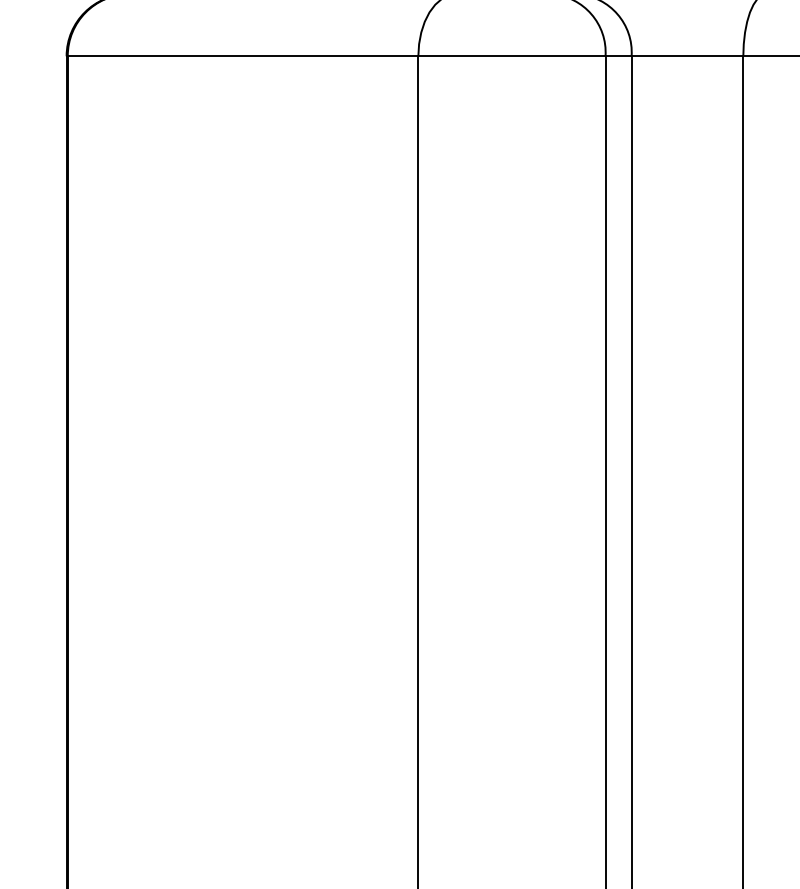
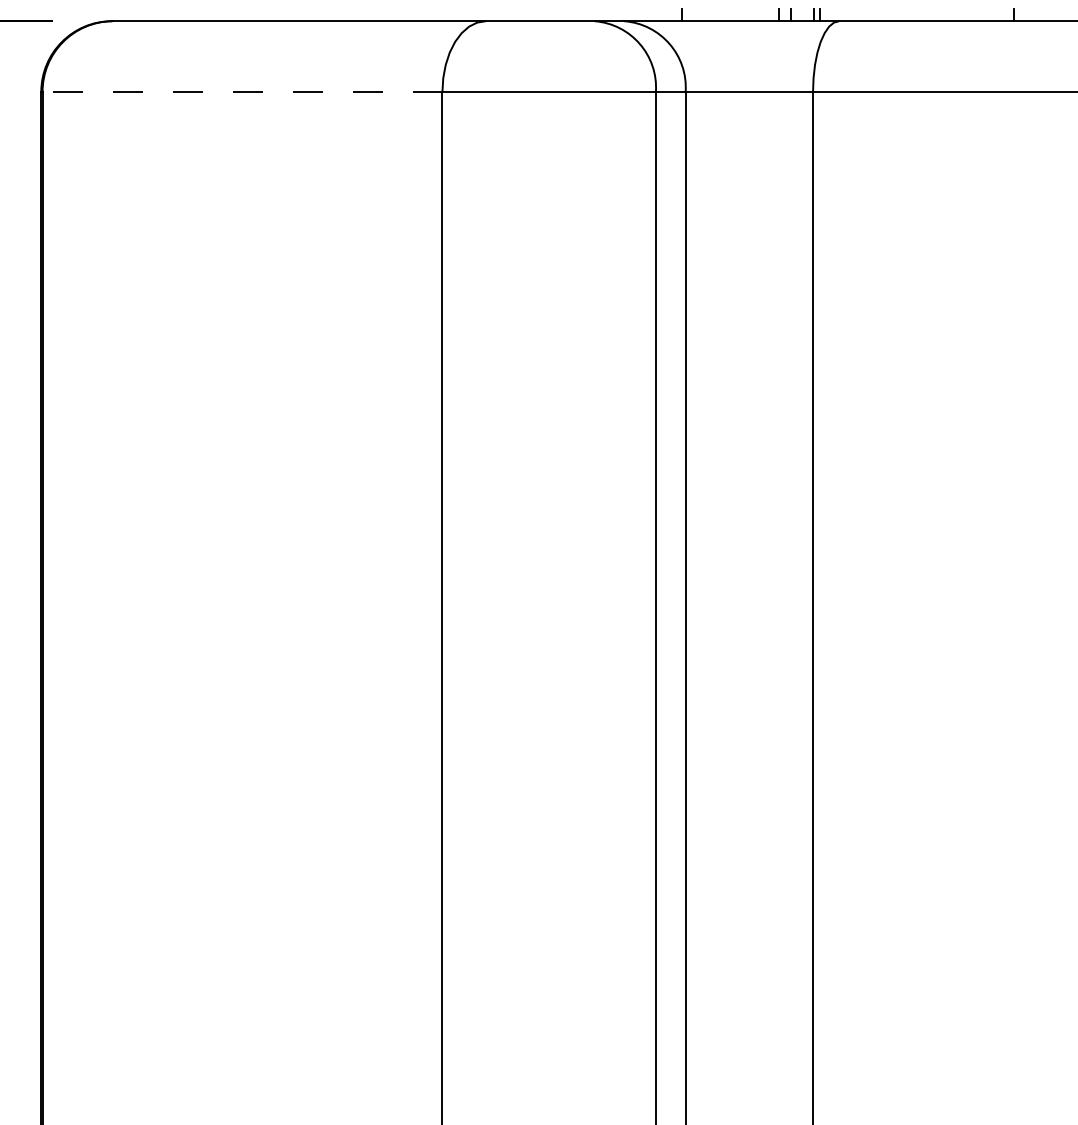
line: (243, 55) -> (242, 91), solid -> dashed

